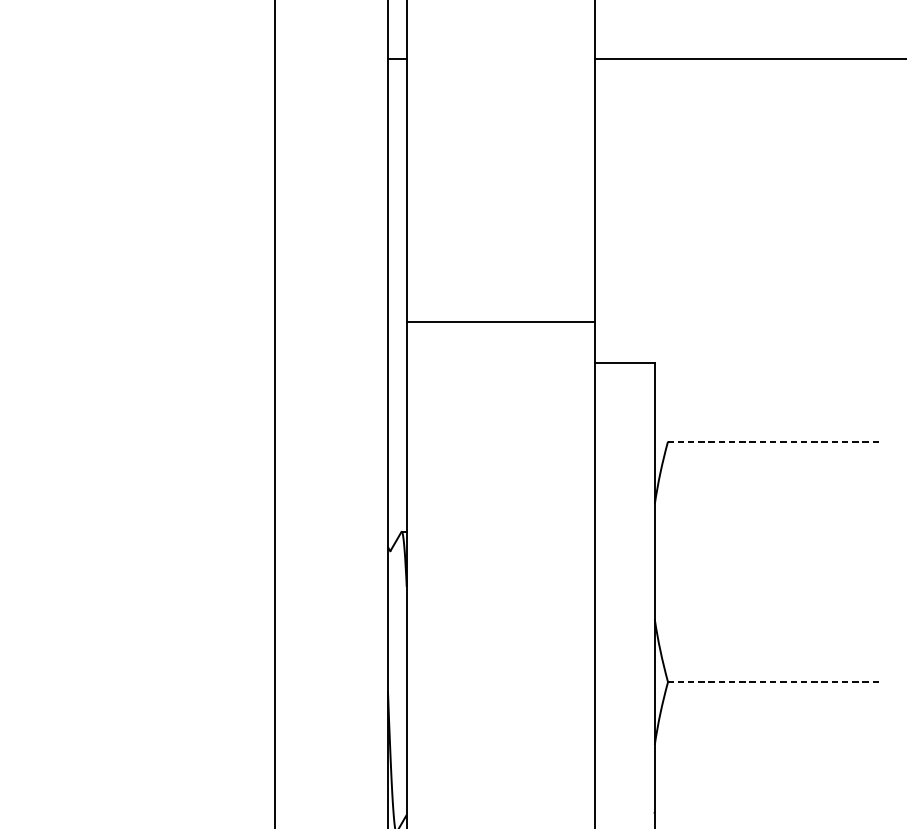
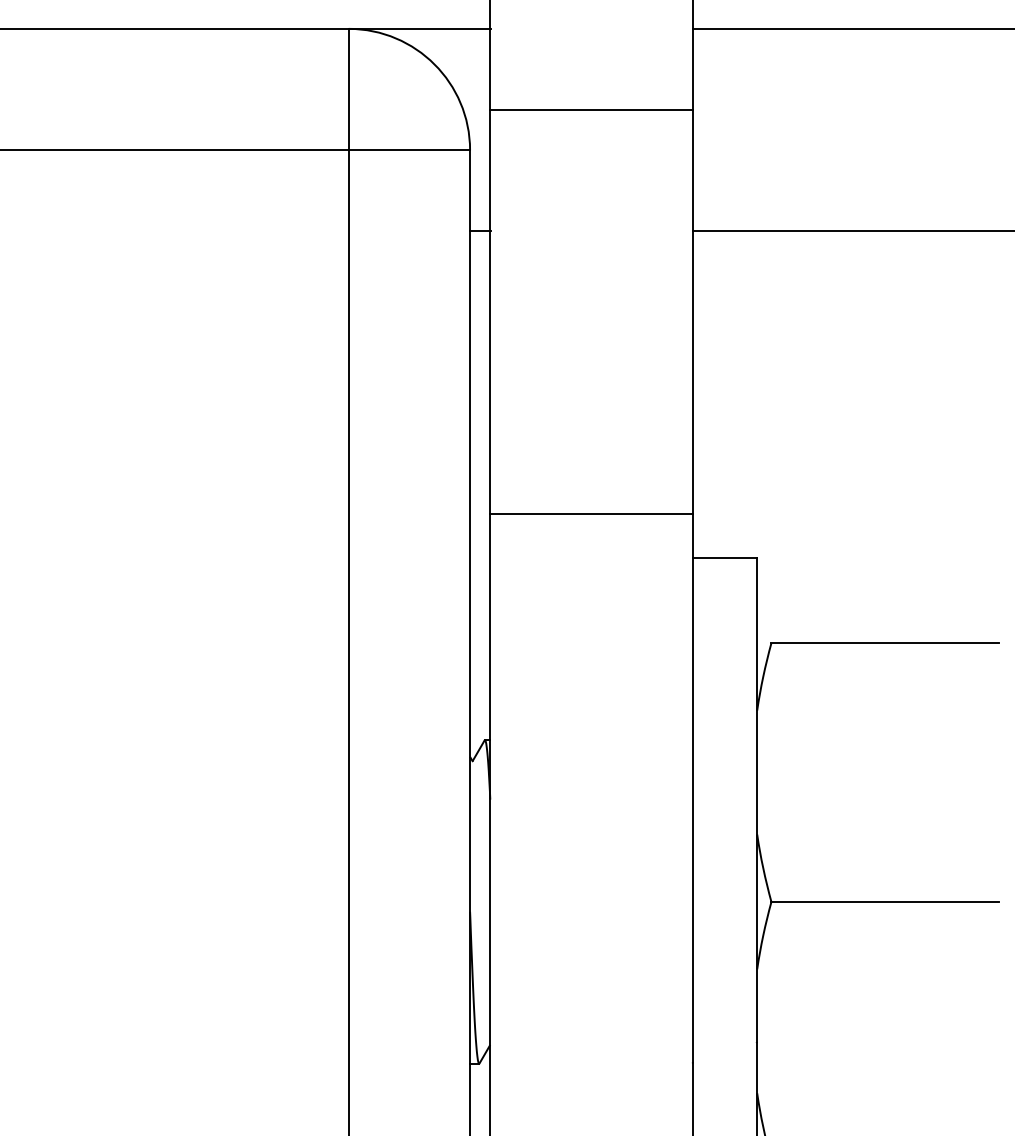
line: (773, 441) -> (884, 643), dashed -> solid
line: (773, 681) -> (884, 901), dashed -> solid

